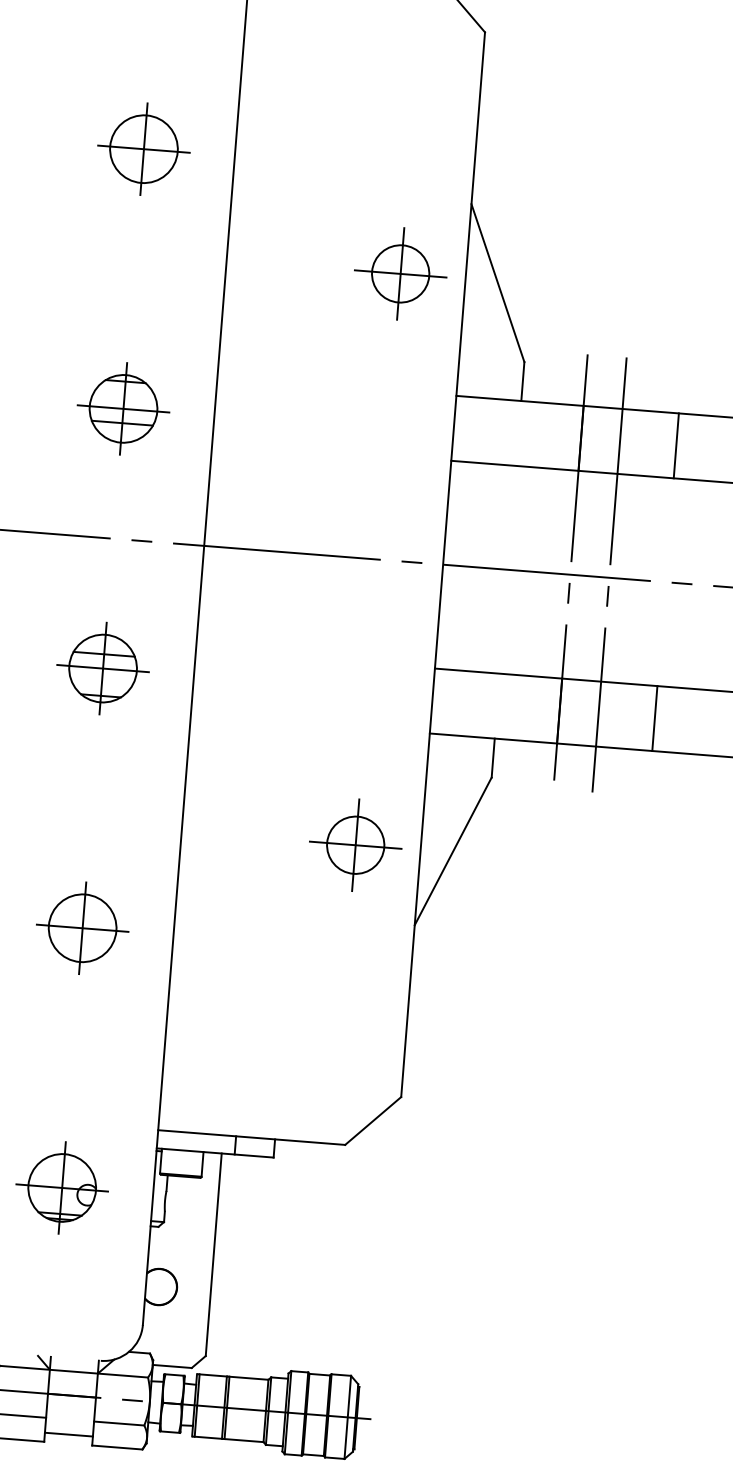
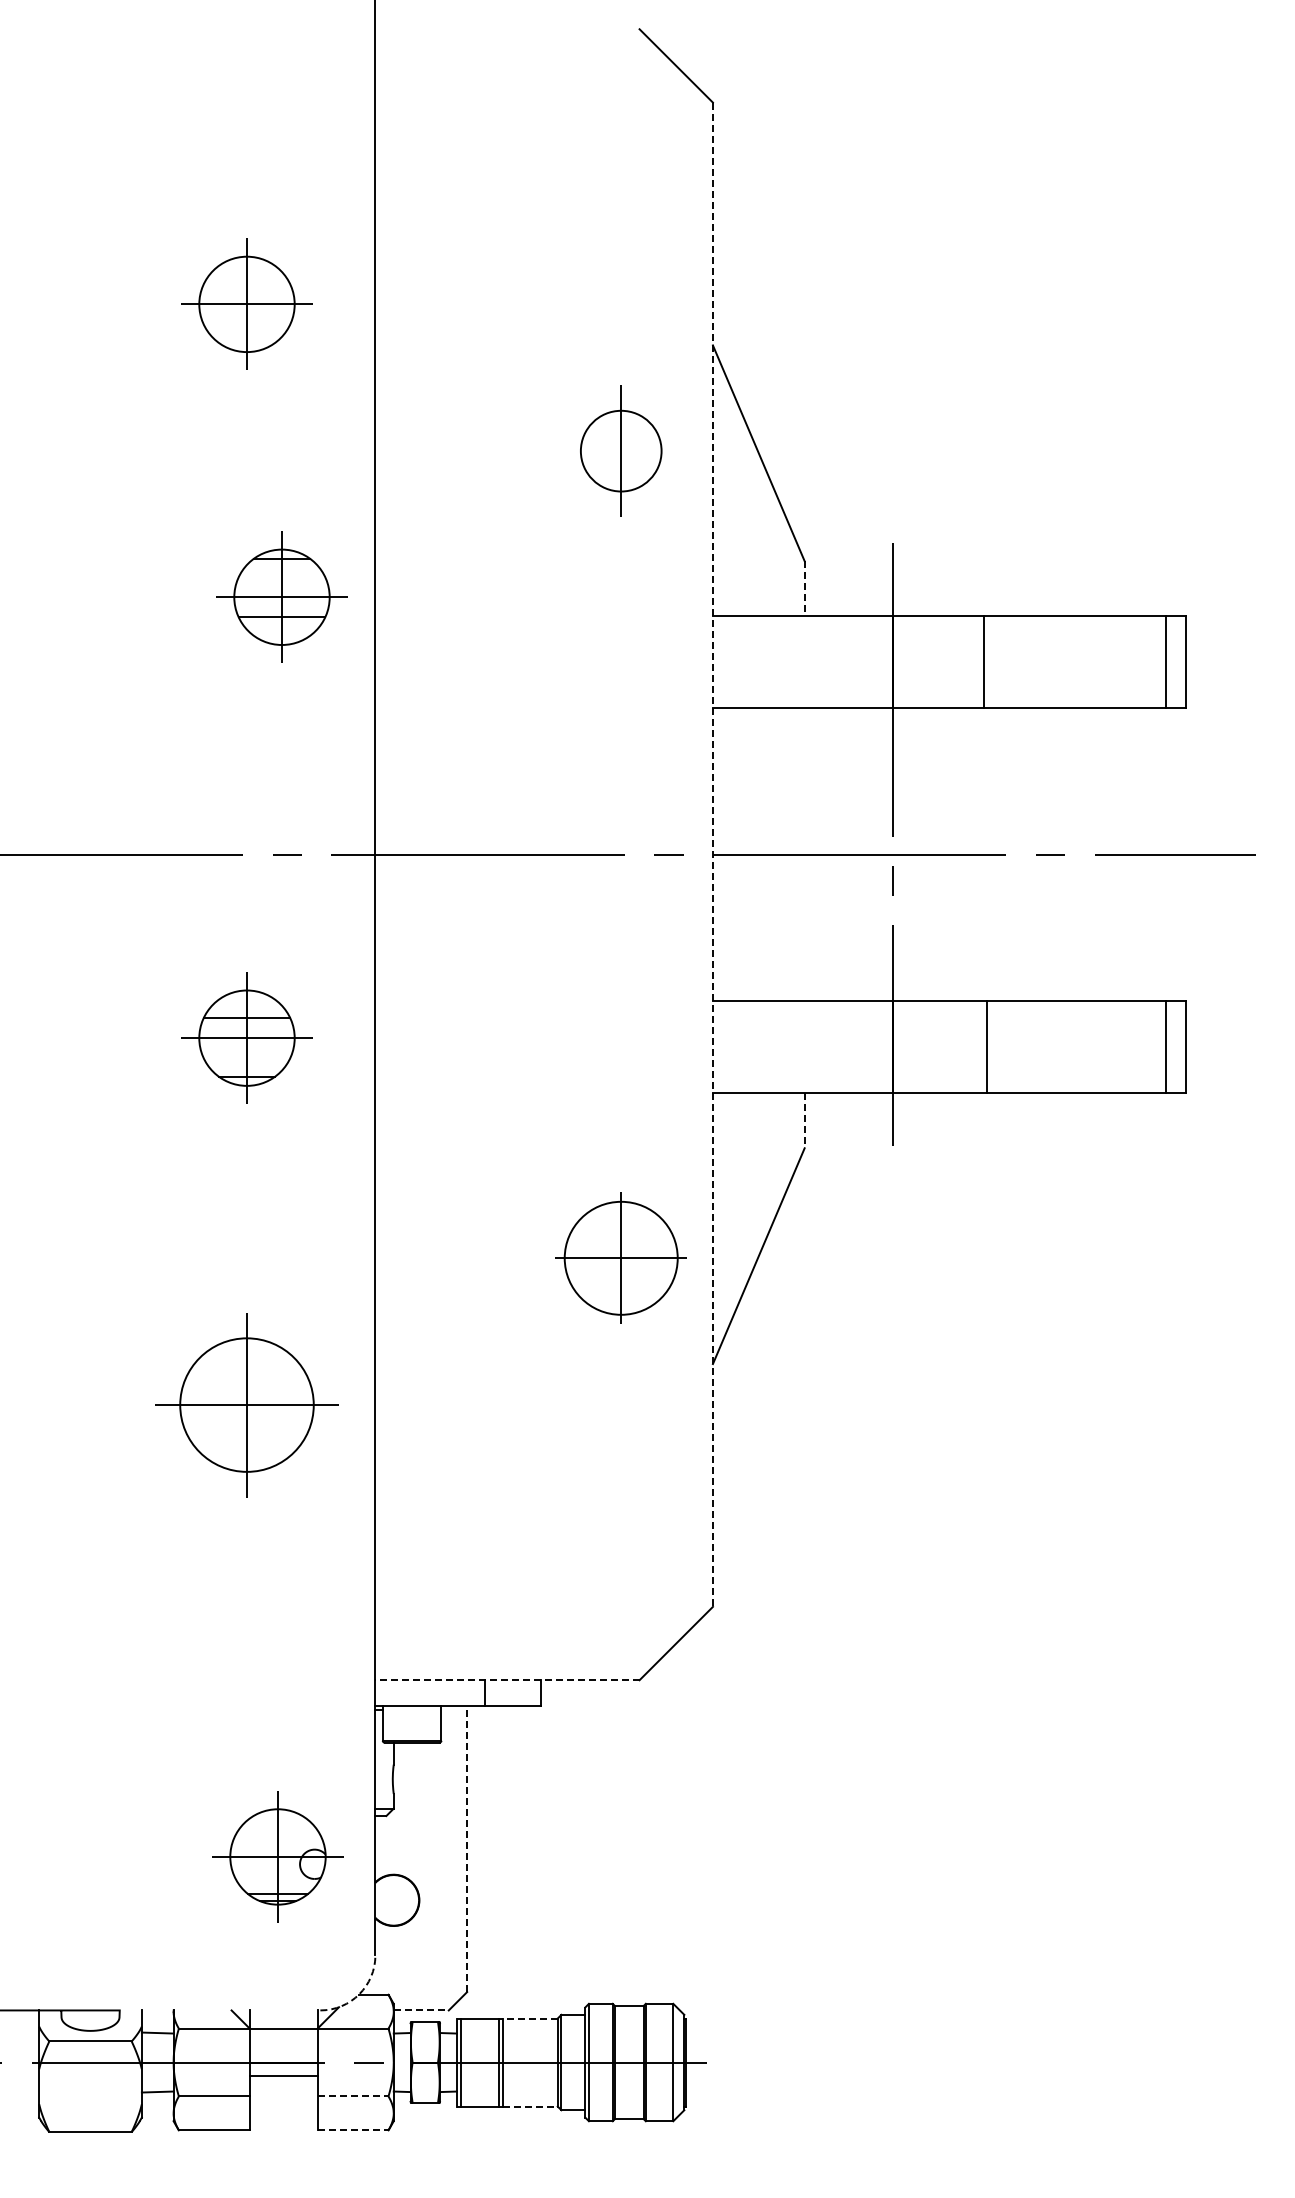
line: (400, 274) -> (621, 451), removed
line: (522, 381) -> (804, 588), solid -> dashed
part: (123, 408) -> (281, 596), moved
line: (676, 445) -> (984, 661), moved
line: (442, 565) -> (712, 855), solid -> dashed
line: (609, 574) -> (947, 850), removed
line: (655, 718) -> (987, 1047), moved
line: (493, 757) -> (804, 1120), solid -> dashed
circle: (355, 844) -> (620, 1257), size x1.4
part: (82, 927) -> (246, 1404), size x1.4
line: (250, 1137) -> (506, 1680), solid -> dashed
part: (61, 1187) -> (277, 1856), moved
line: (214, 1254) -> (467, 1848), solid -> dashed
arc: (129, 1351) -> (359, 1994), solid -> dashed
line: (172, 1366) -> (421, 2010), solid -> dashed
line: (249, 1378) -> (530, 2018), solid -> dashed
line: (119, 1423) -> (353, 2096), solid -> dashed
line: (68, 1434) -> (283, 2075), moved
line: (244, 1440) -> (530, 2106), solid -> dashed
line: (117, 1447) -> (353, 2130), solid -> dashed

